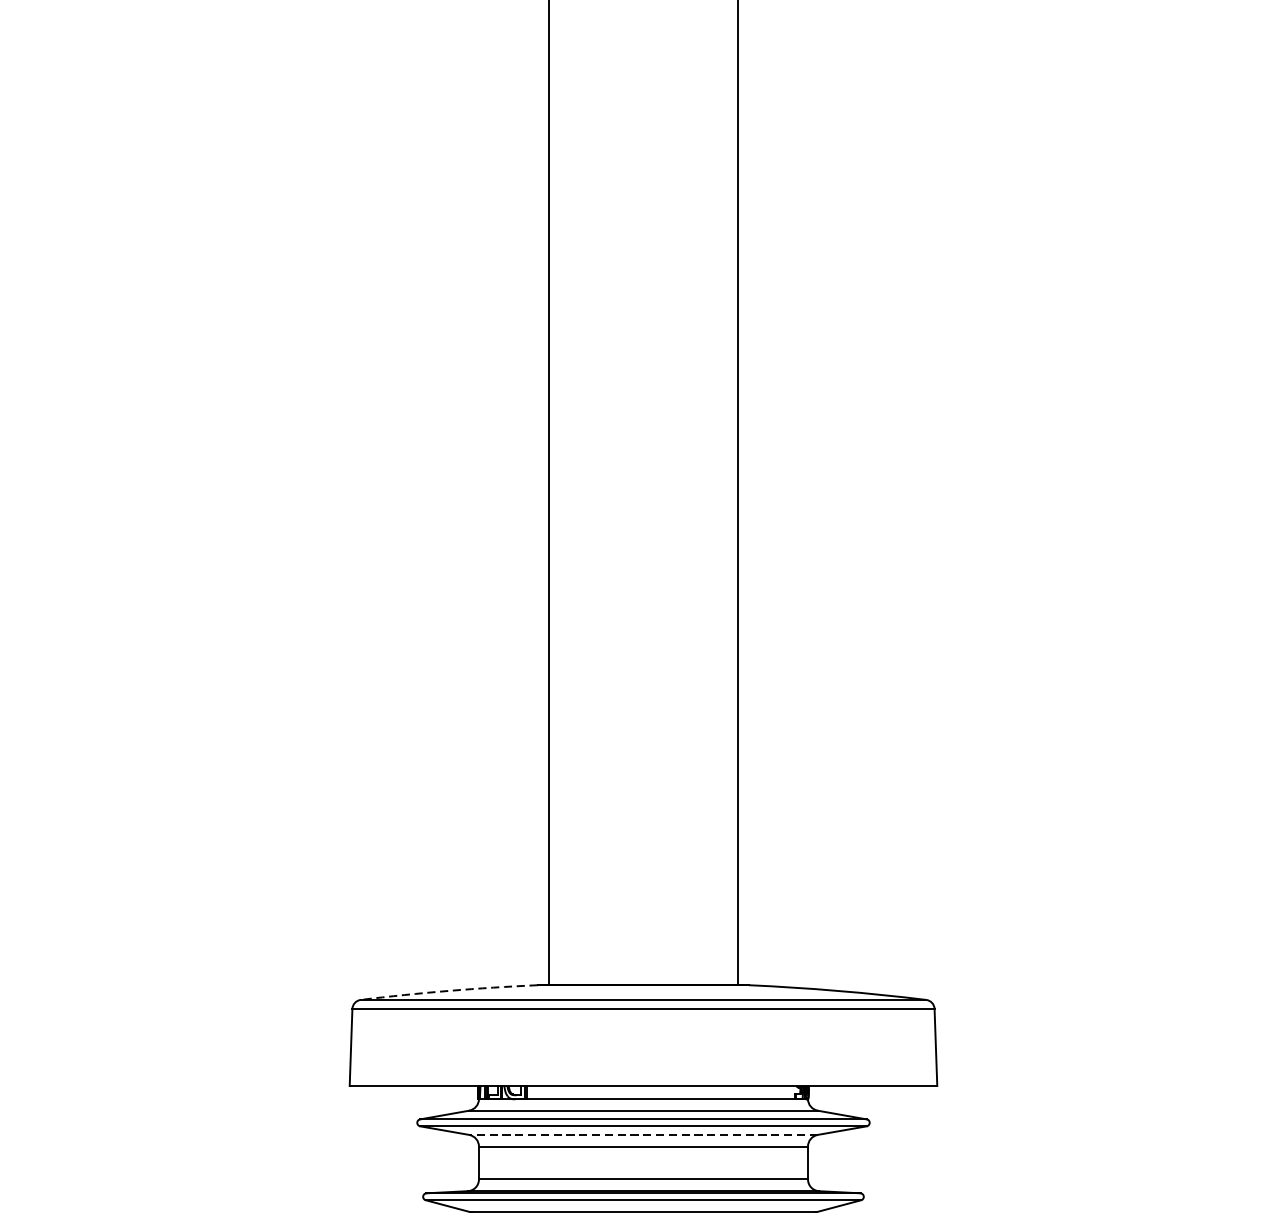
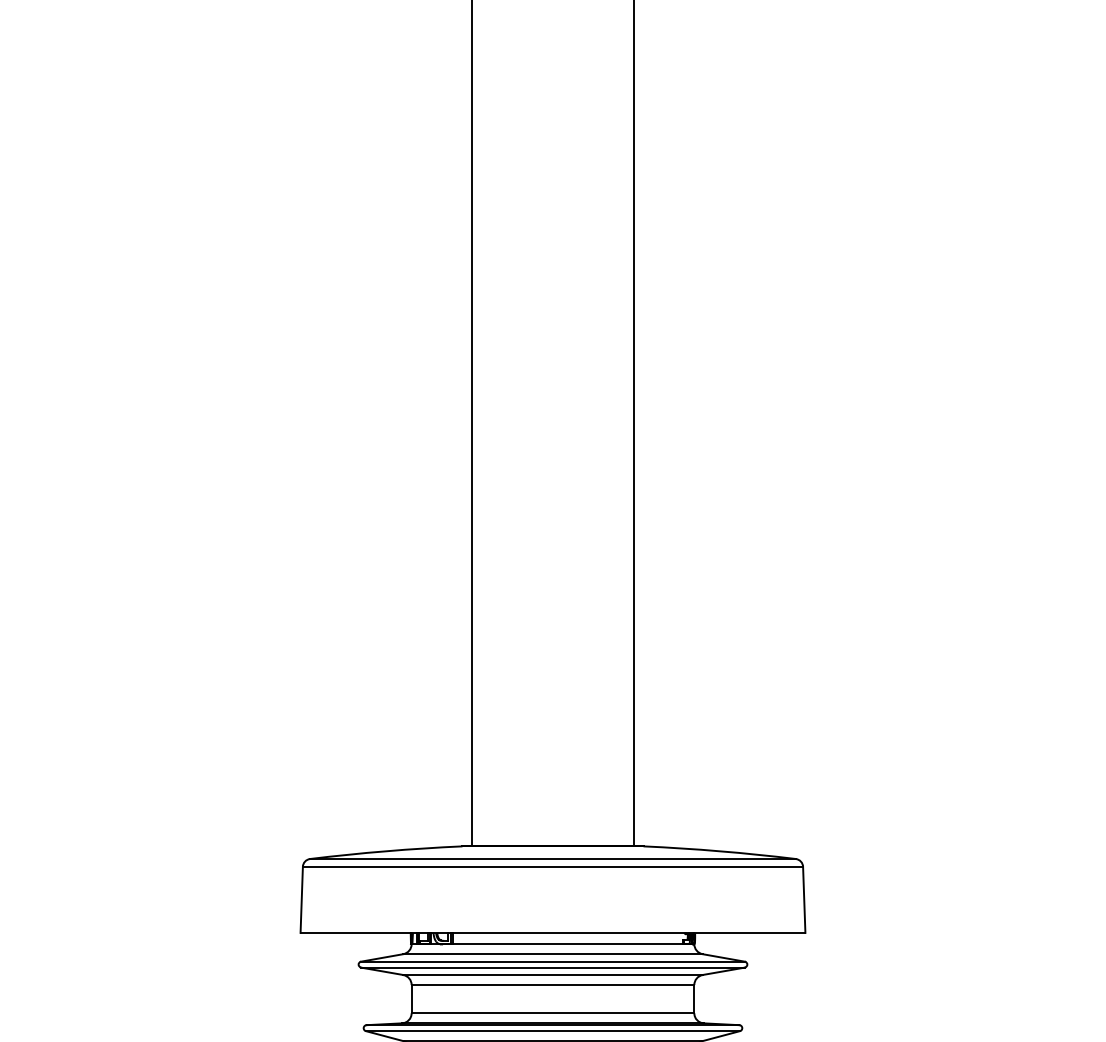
arc: (448, 991) -> (385, 851), dashed -> solid
line: (642, 1135) -> (552, 975), dashed -> solid

